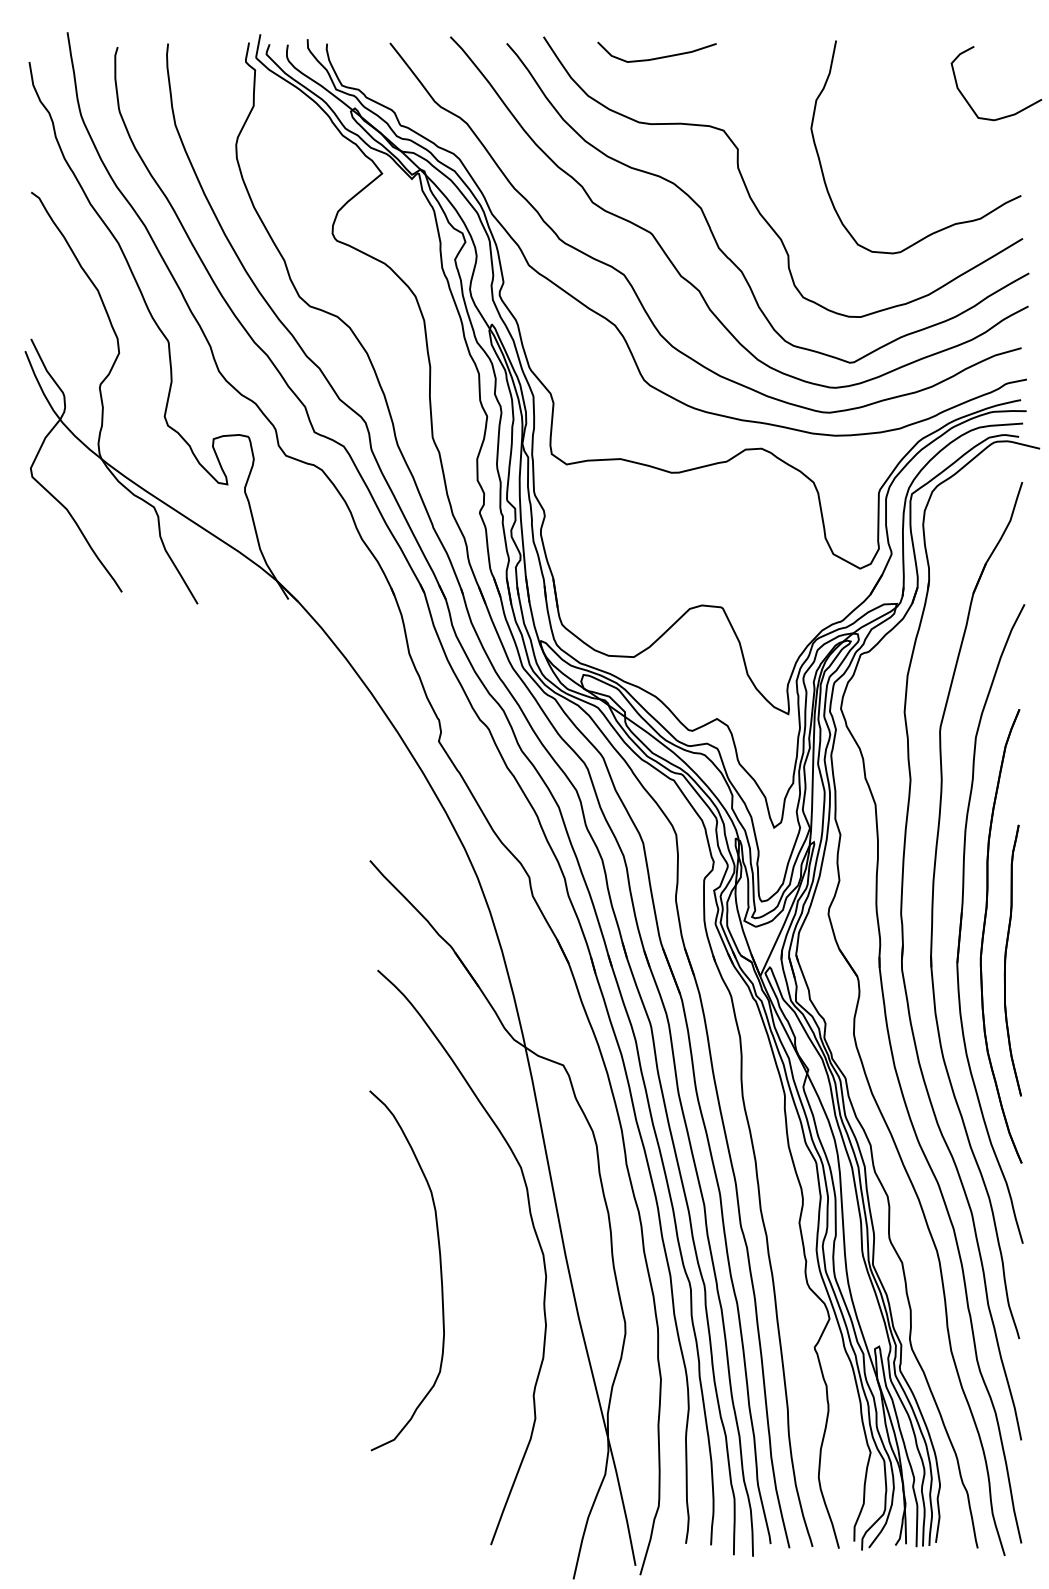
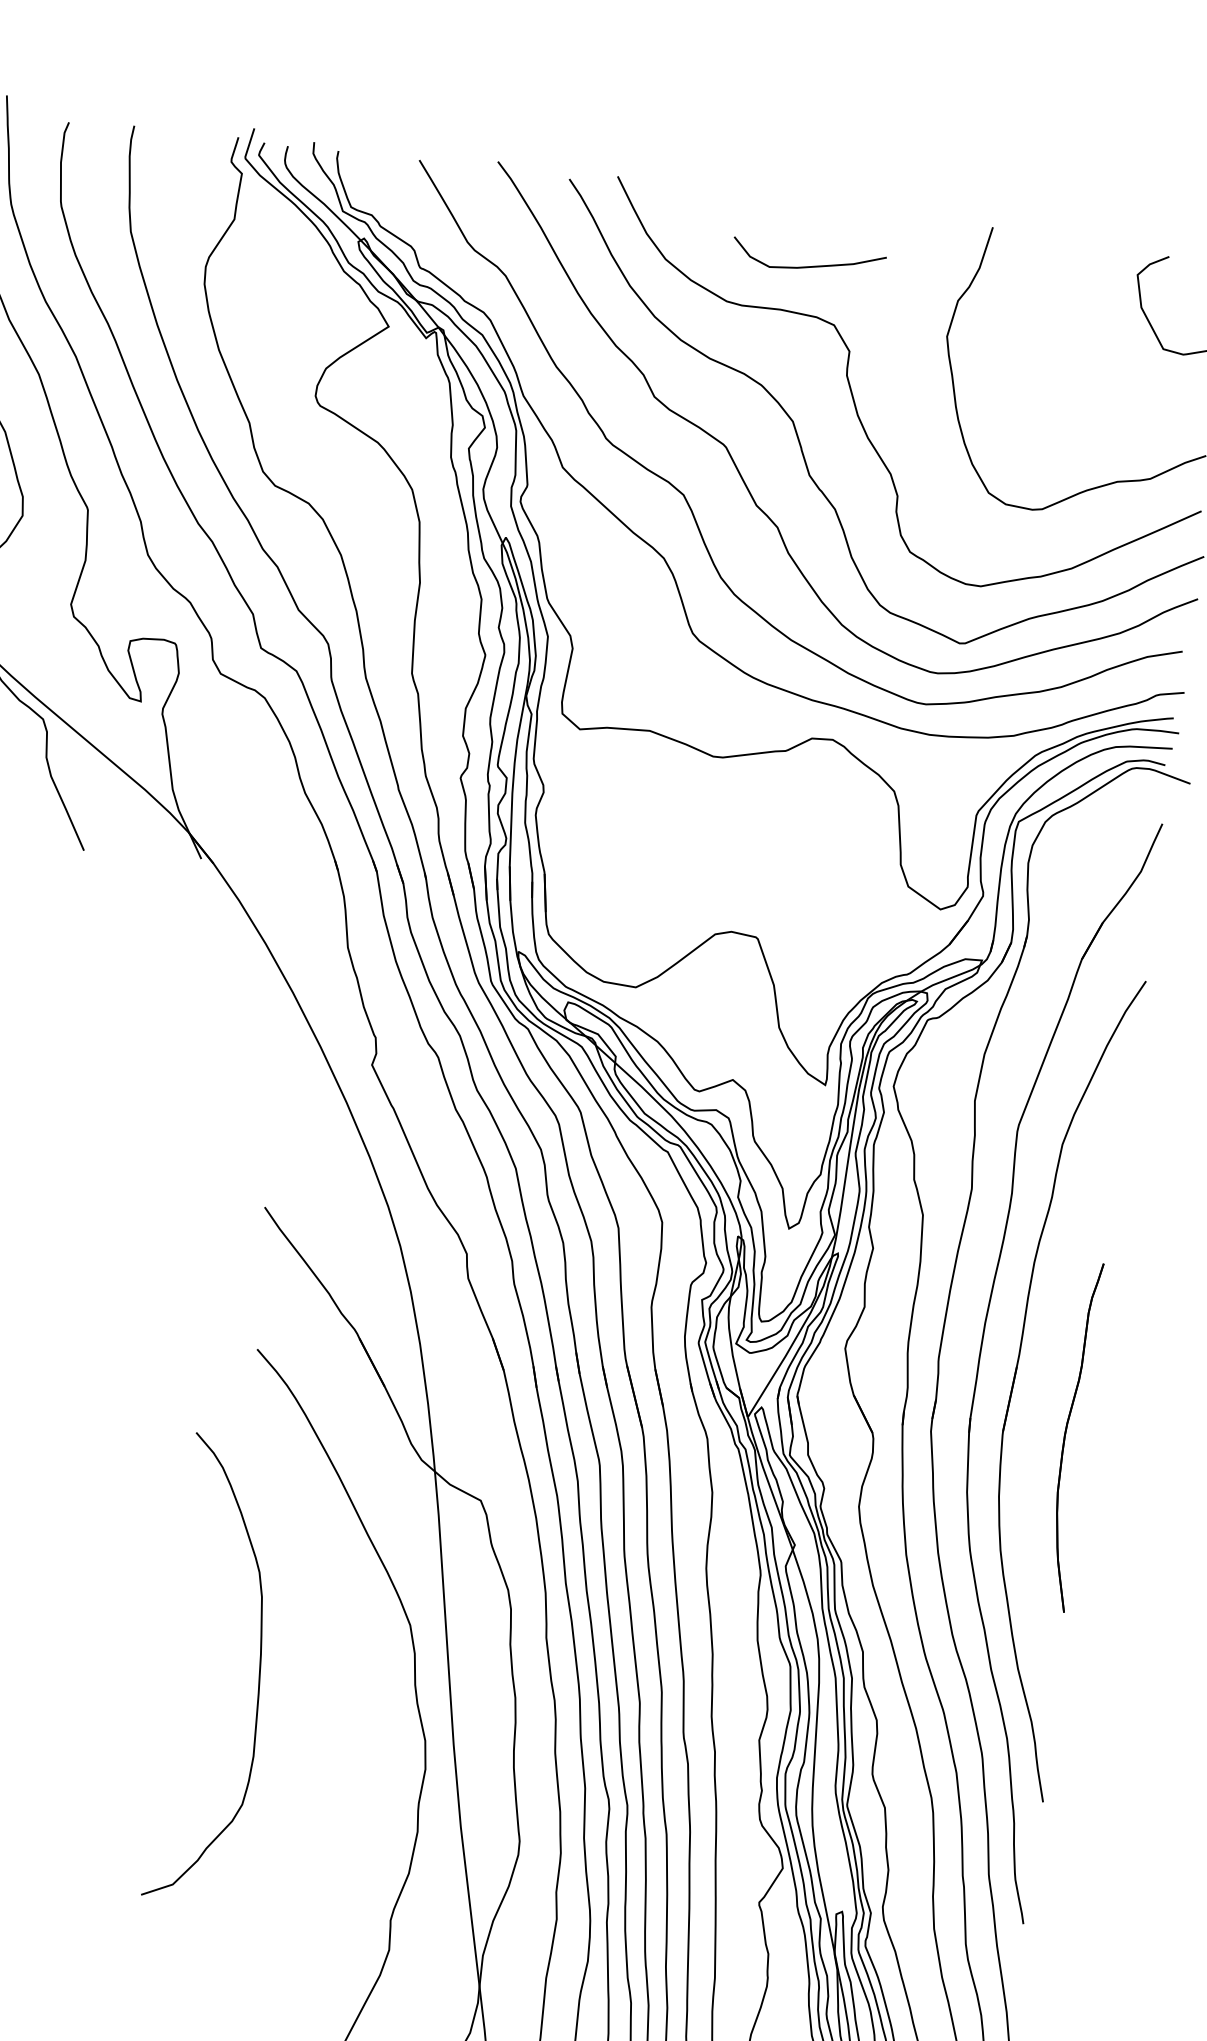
curve: (656, 57) -> (807, 265), moved
part: (984, 934) -> (1042, 1399), removed
curve: (439, 1264) -> (258, 1666), moved

